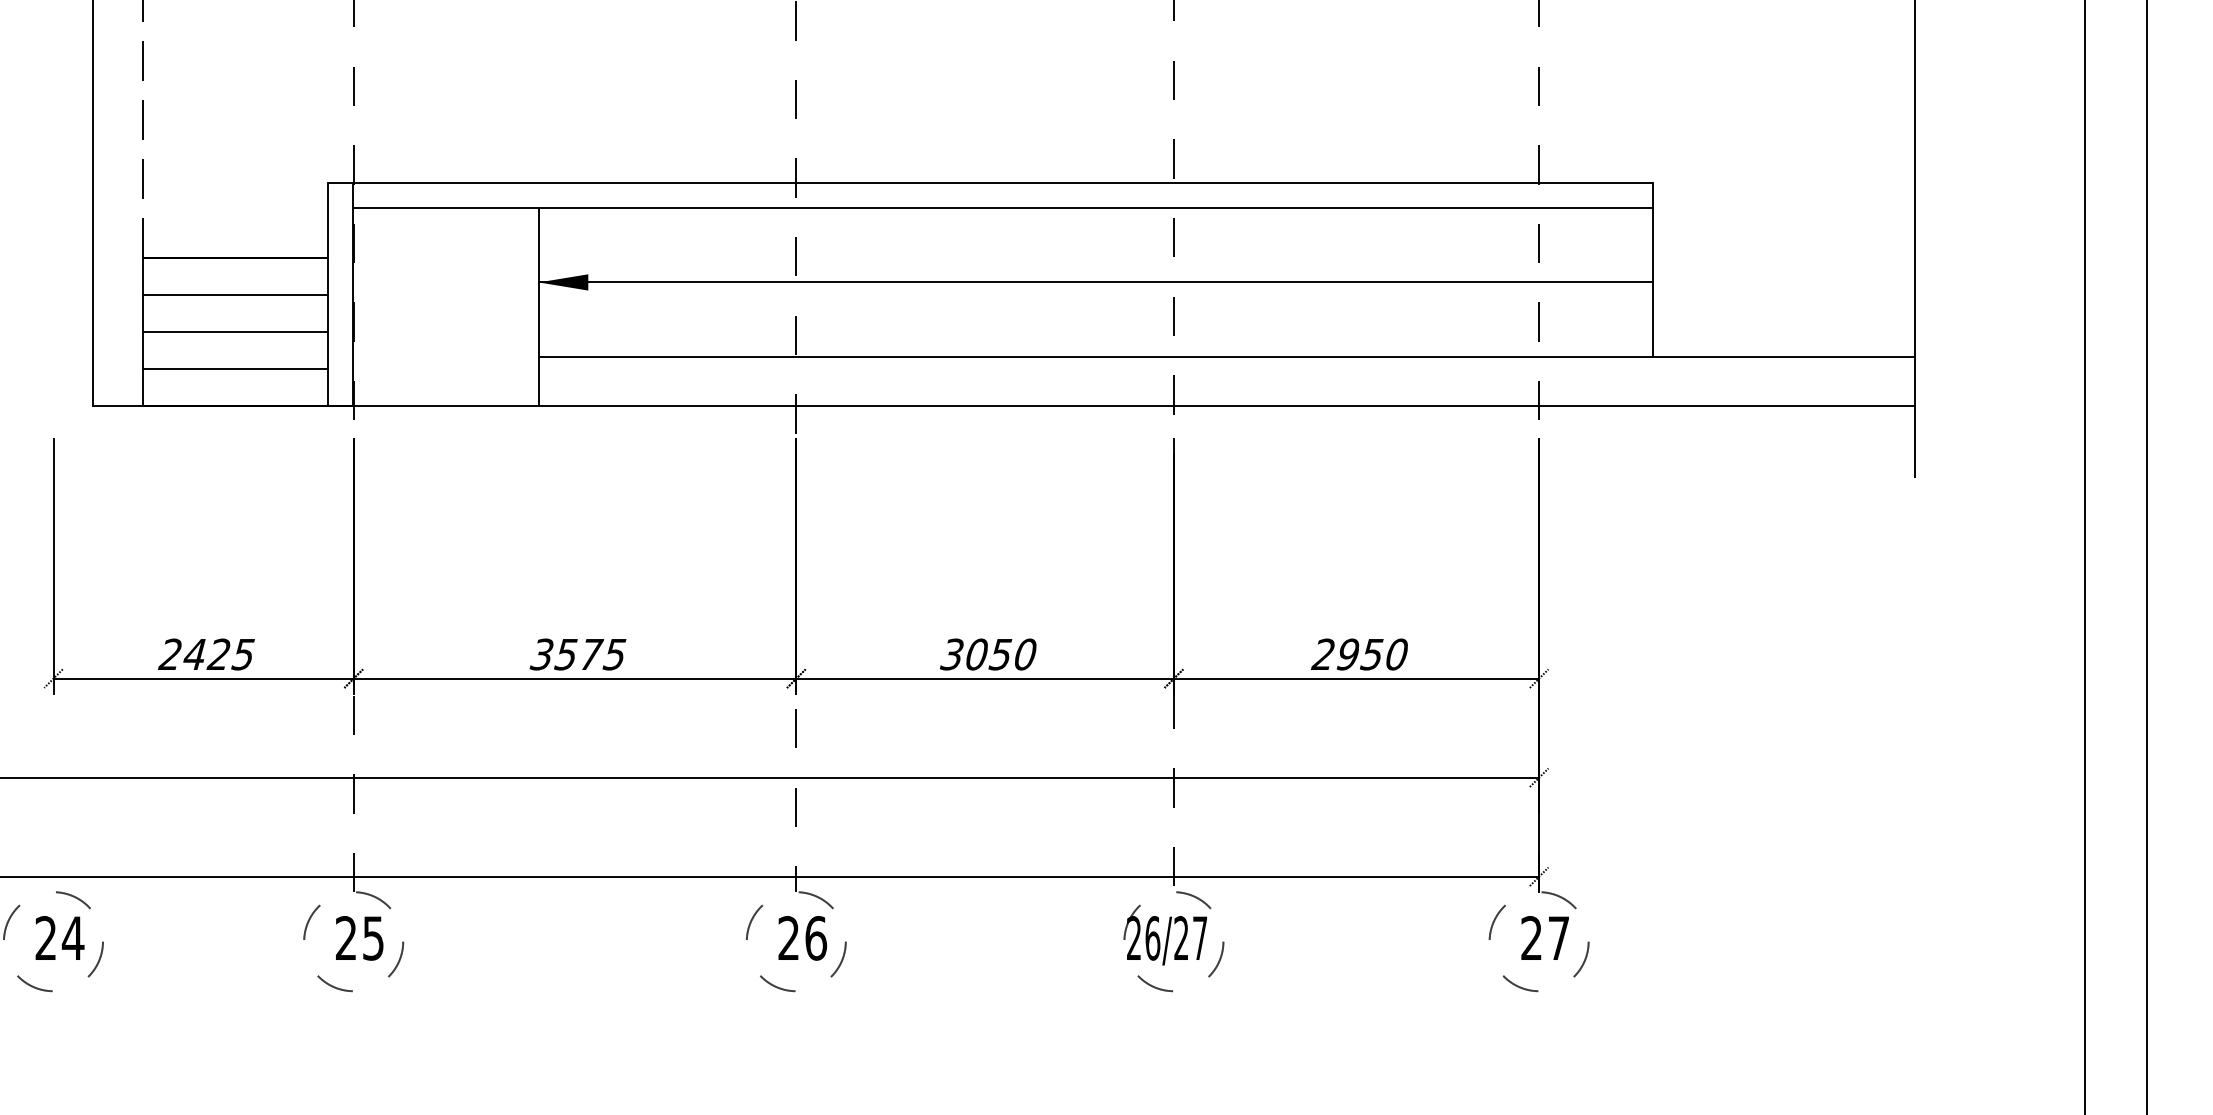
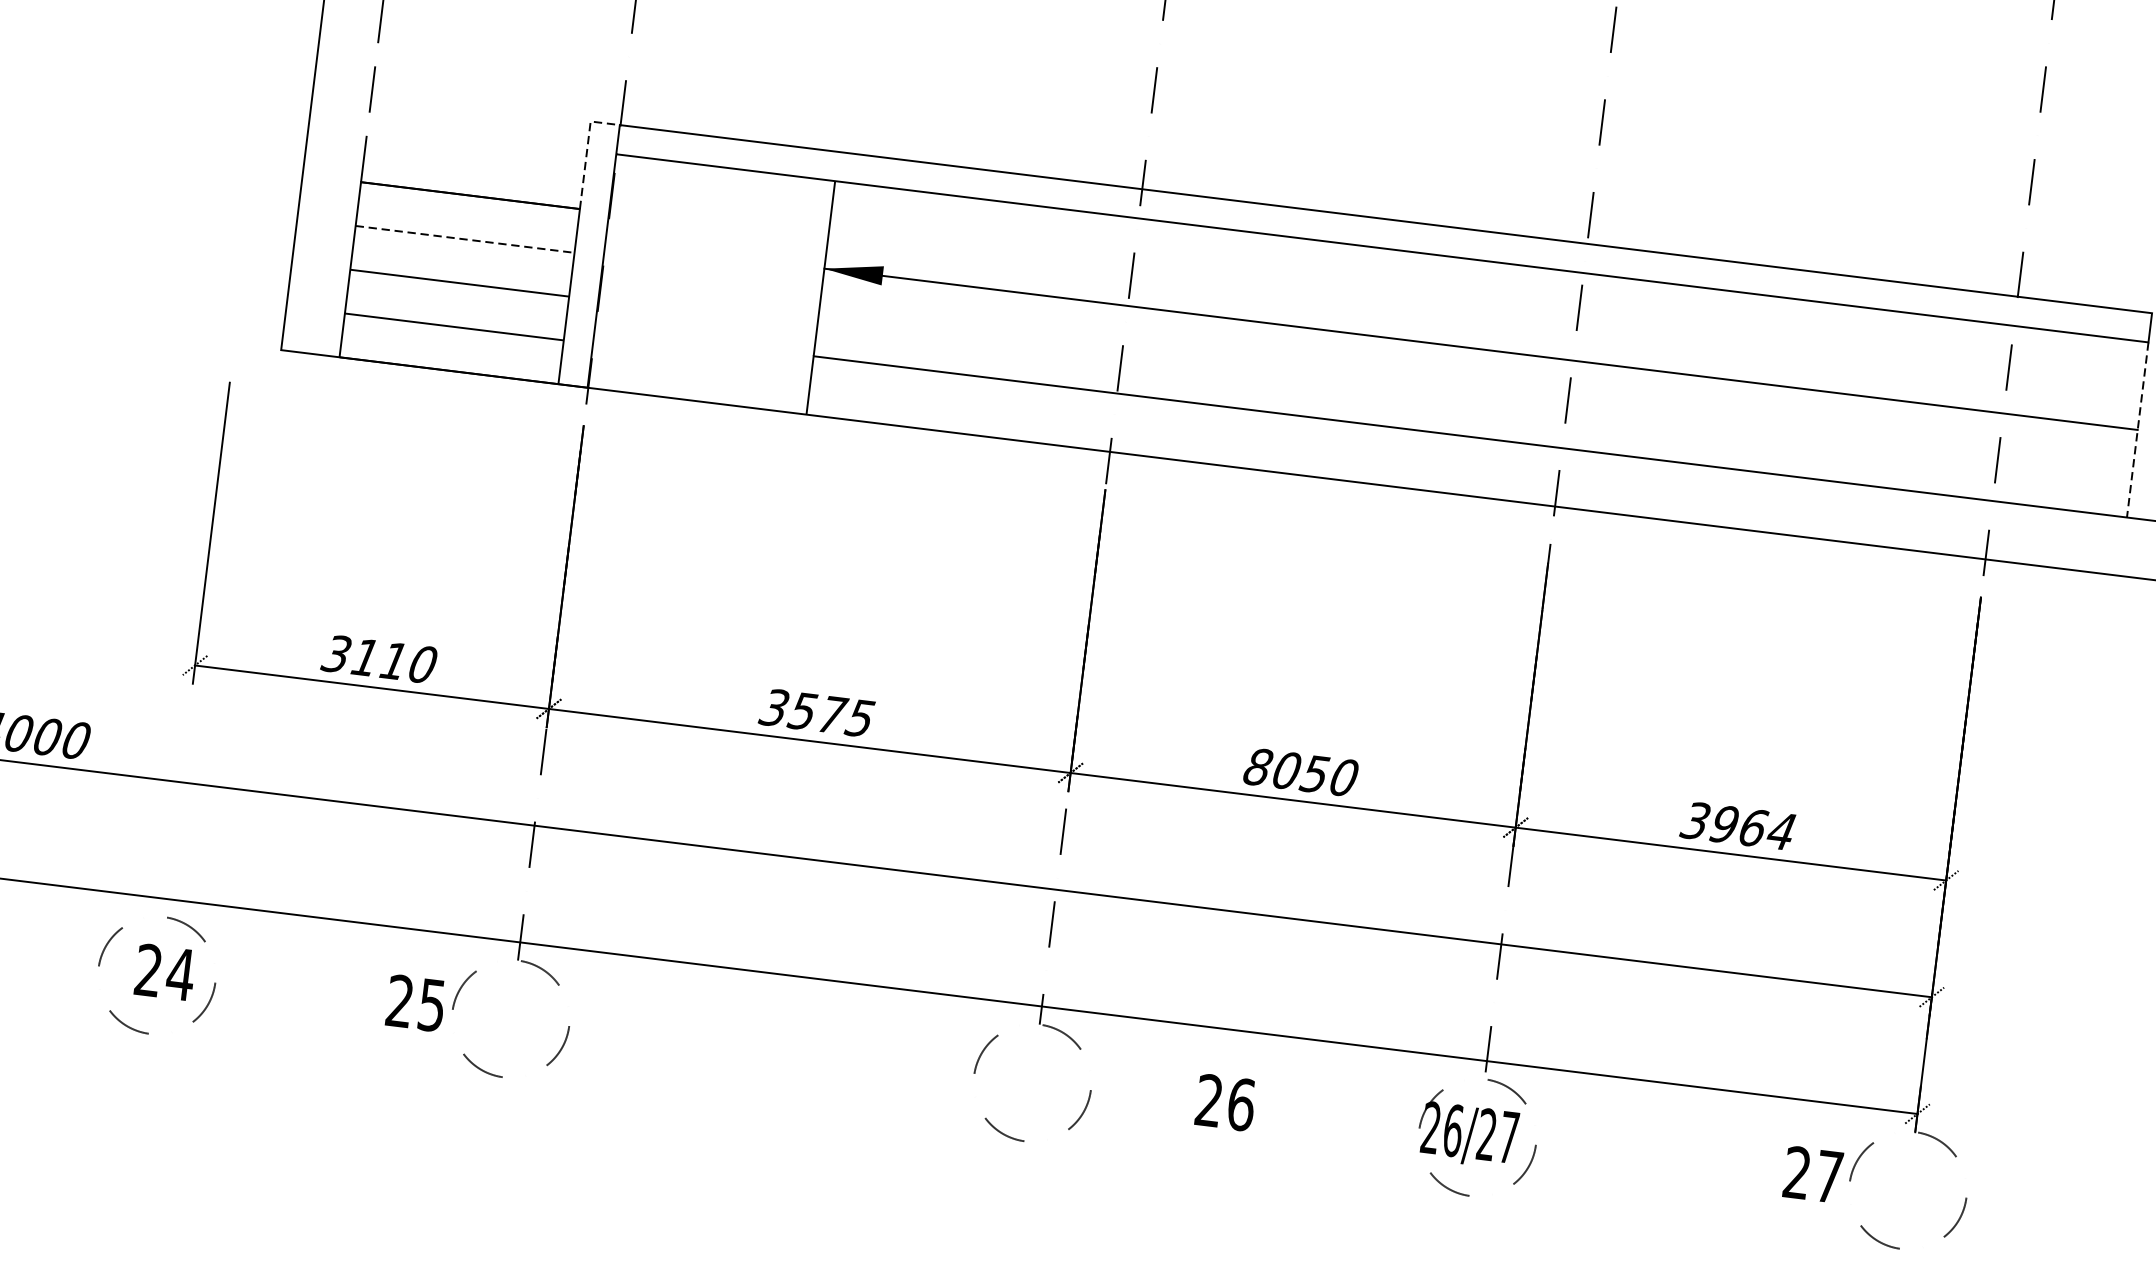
line: (328, 207) -> (587, 149), solid -> dashed
line: (1653, 282) -> (2138, 430), solid -> dashed
line: (235, 294) -> (465, 239), solid -> dashed
text: (206, 654) -> (378, 659), 2425 -> 3110
text: (951, 654) -> (1257, 766), 3050 -> 8050
text: (1359, 654) -> (1737, 826), 2950 -> 3964
text: (1544, 937) -> (1812, 1173), moved
text: (359, 938) -> (415, 1003), moved
text: (802, 938) -> (1225, 1102), moved

